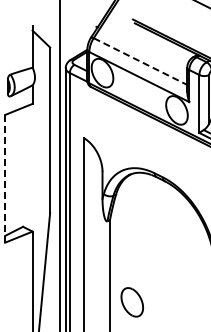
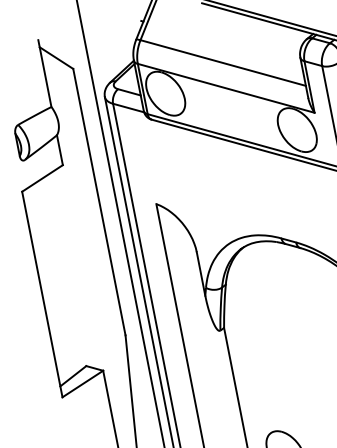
line: (140, 61) -> (223, 62), dashed -> solid
line: (5, 178) -> (42, 293), dashed -> solid

